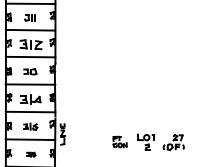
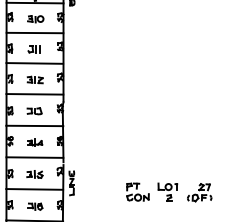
part: (30, 44) -> (34, 79), size x0.62
part: (31, 98) -> (35, 142), size x0.62
part: (119, 141) -> (137, 191), size x1.43
part: (31, 154) -> (35, 206), size x1.43

